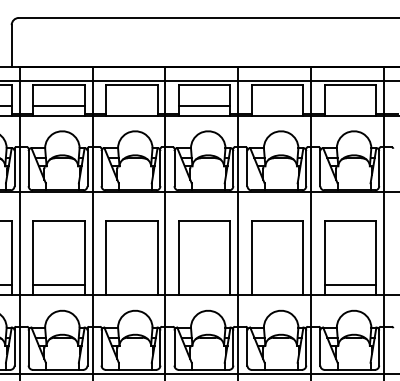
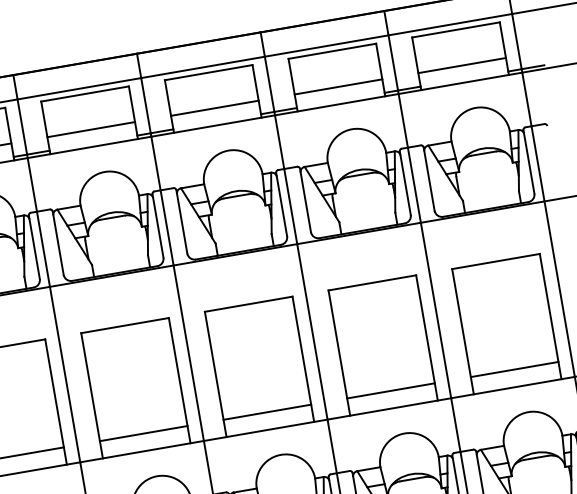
line: (131, 105) -> (90, 129), added
line: (277, 105) -> (338, 86), added
line: (350, 105) -> (462, 65), added
line: (131, 284) -> (143, 432), added
line: (204, 284) -> (266, 411), added
line: (277, 284) -> (390, 390), added

